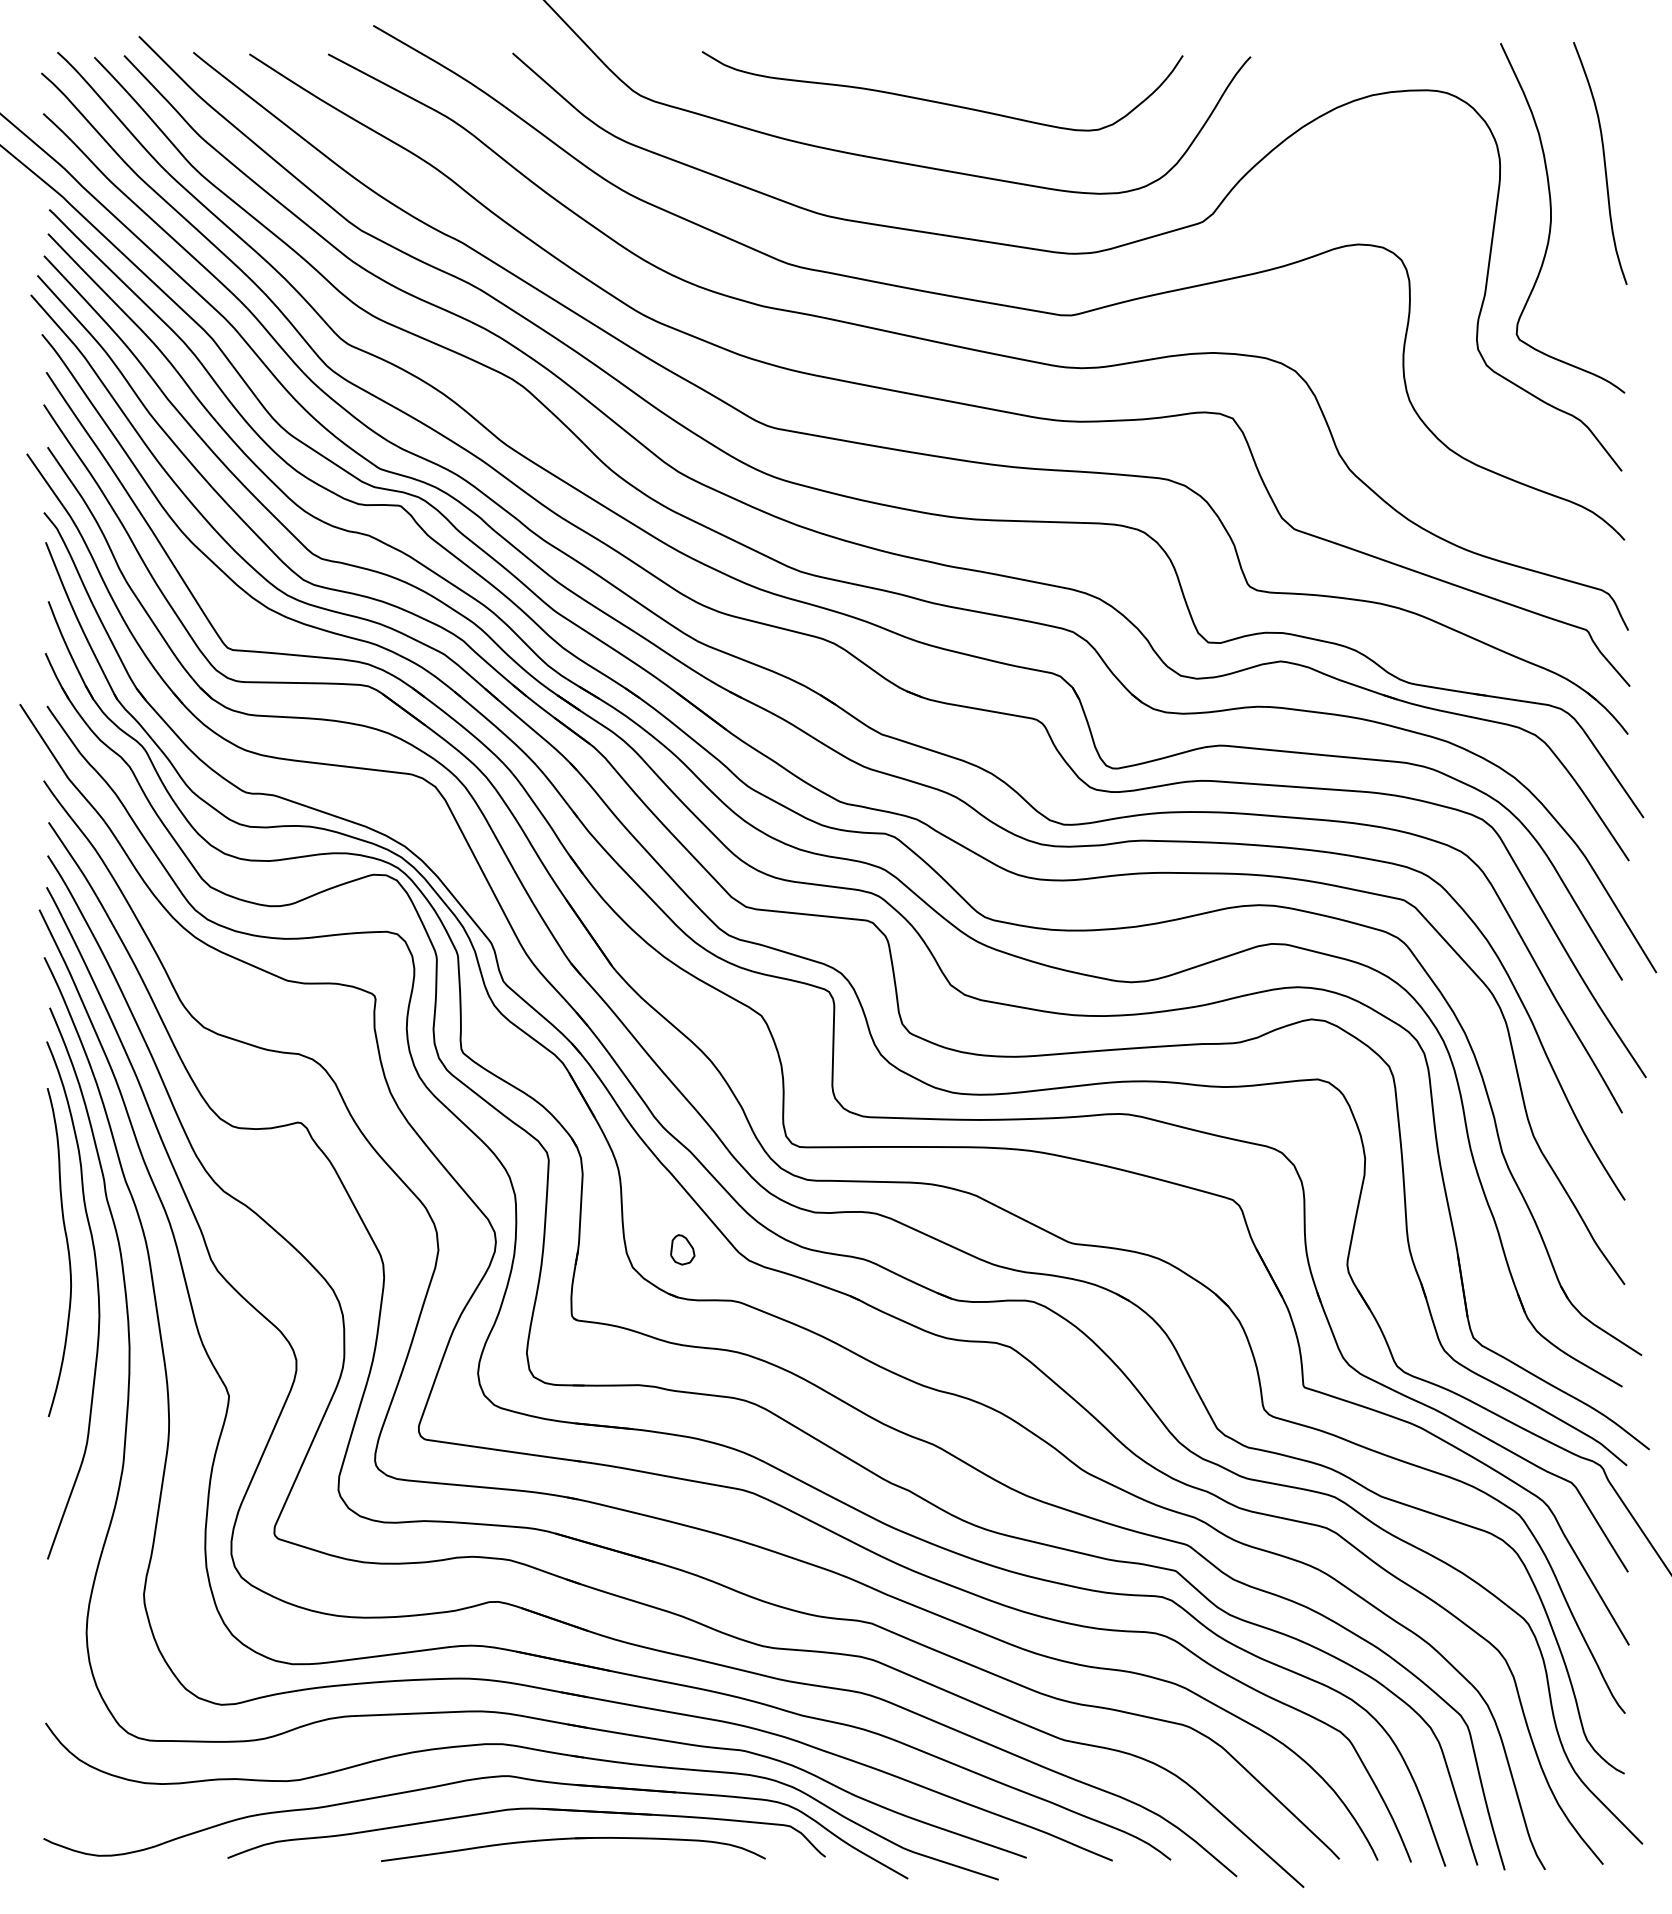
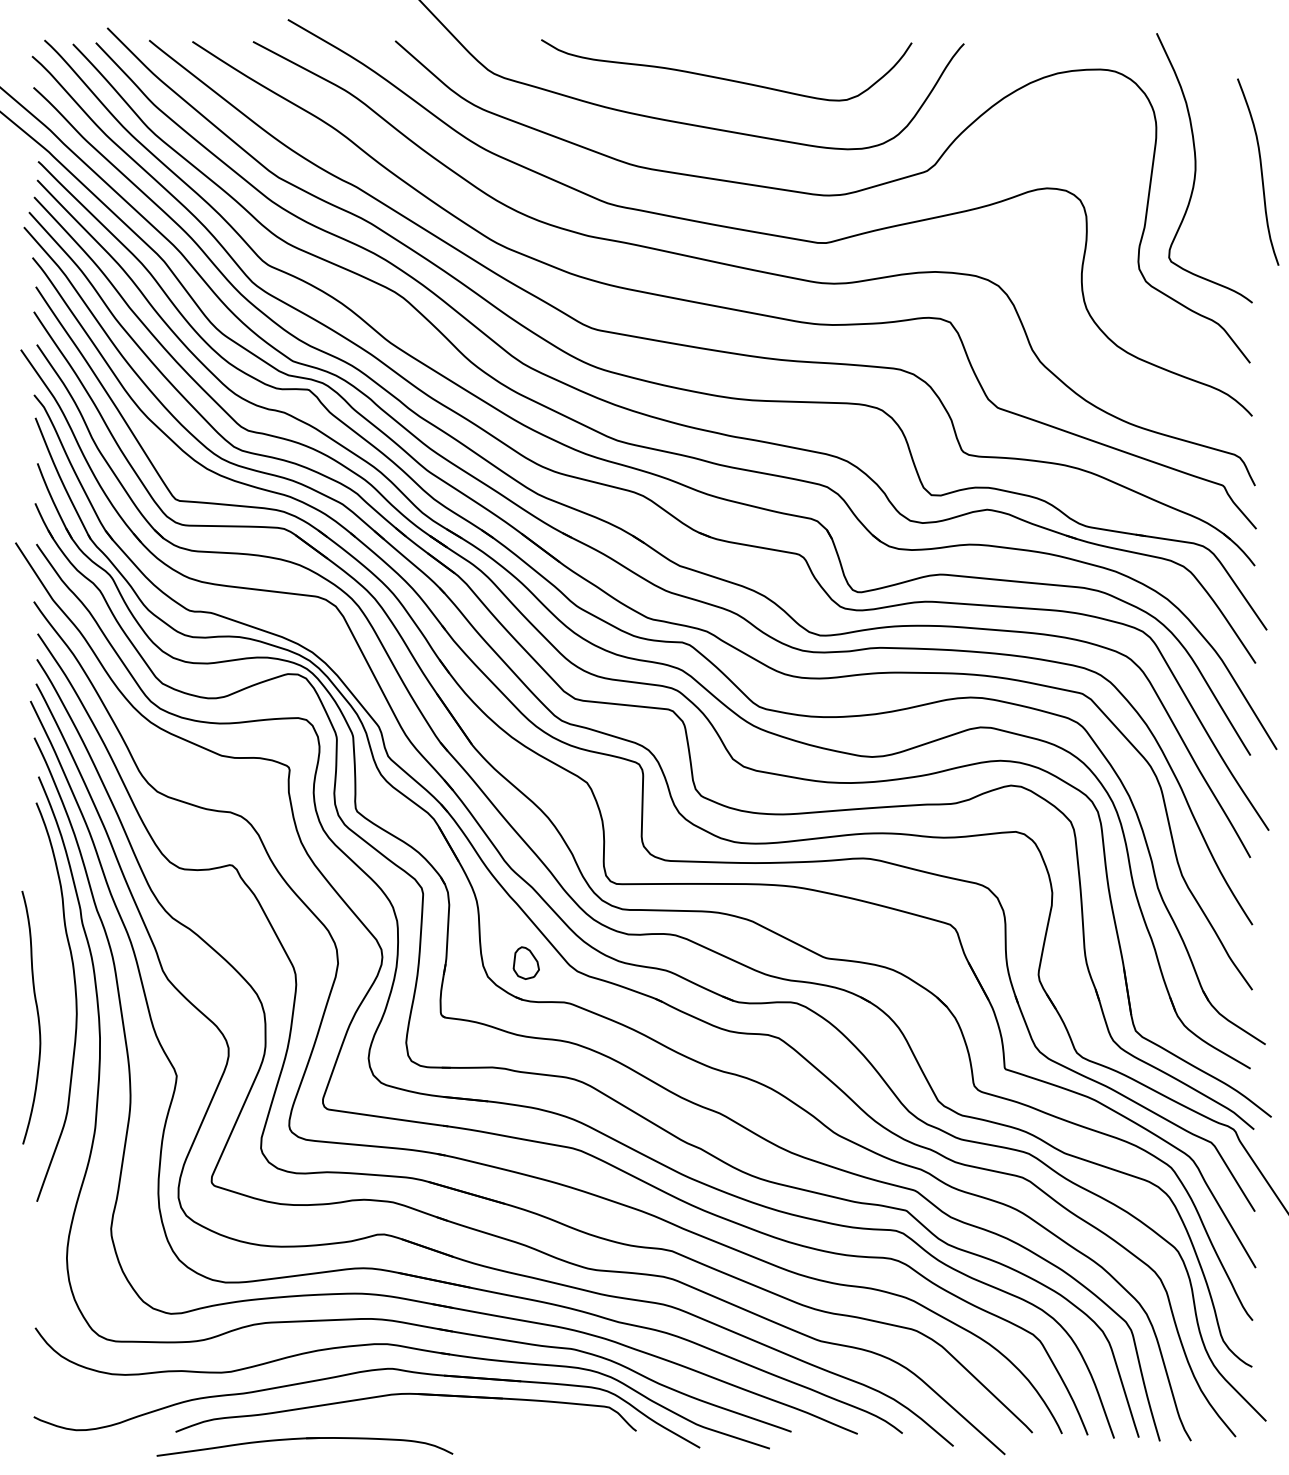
curve: (1603, 162) -> (1260, 171), moved
part: (682, 1249) -> (526, 962), size x1.4
curve: (67, 1251) -> (37, 1016), moved
part: (573, 1839) -> (305, 1439), moved

